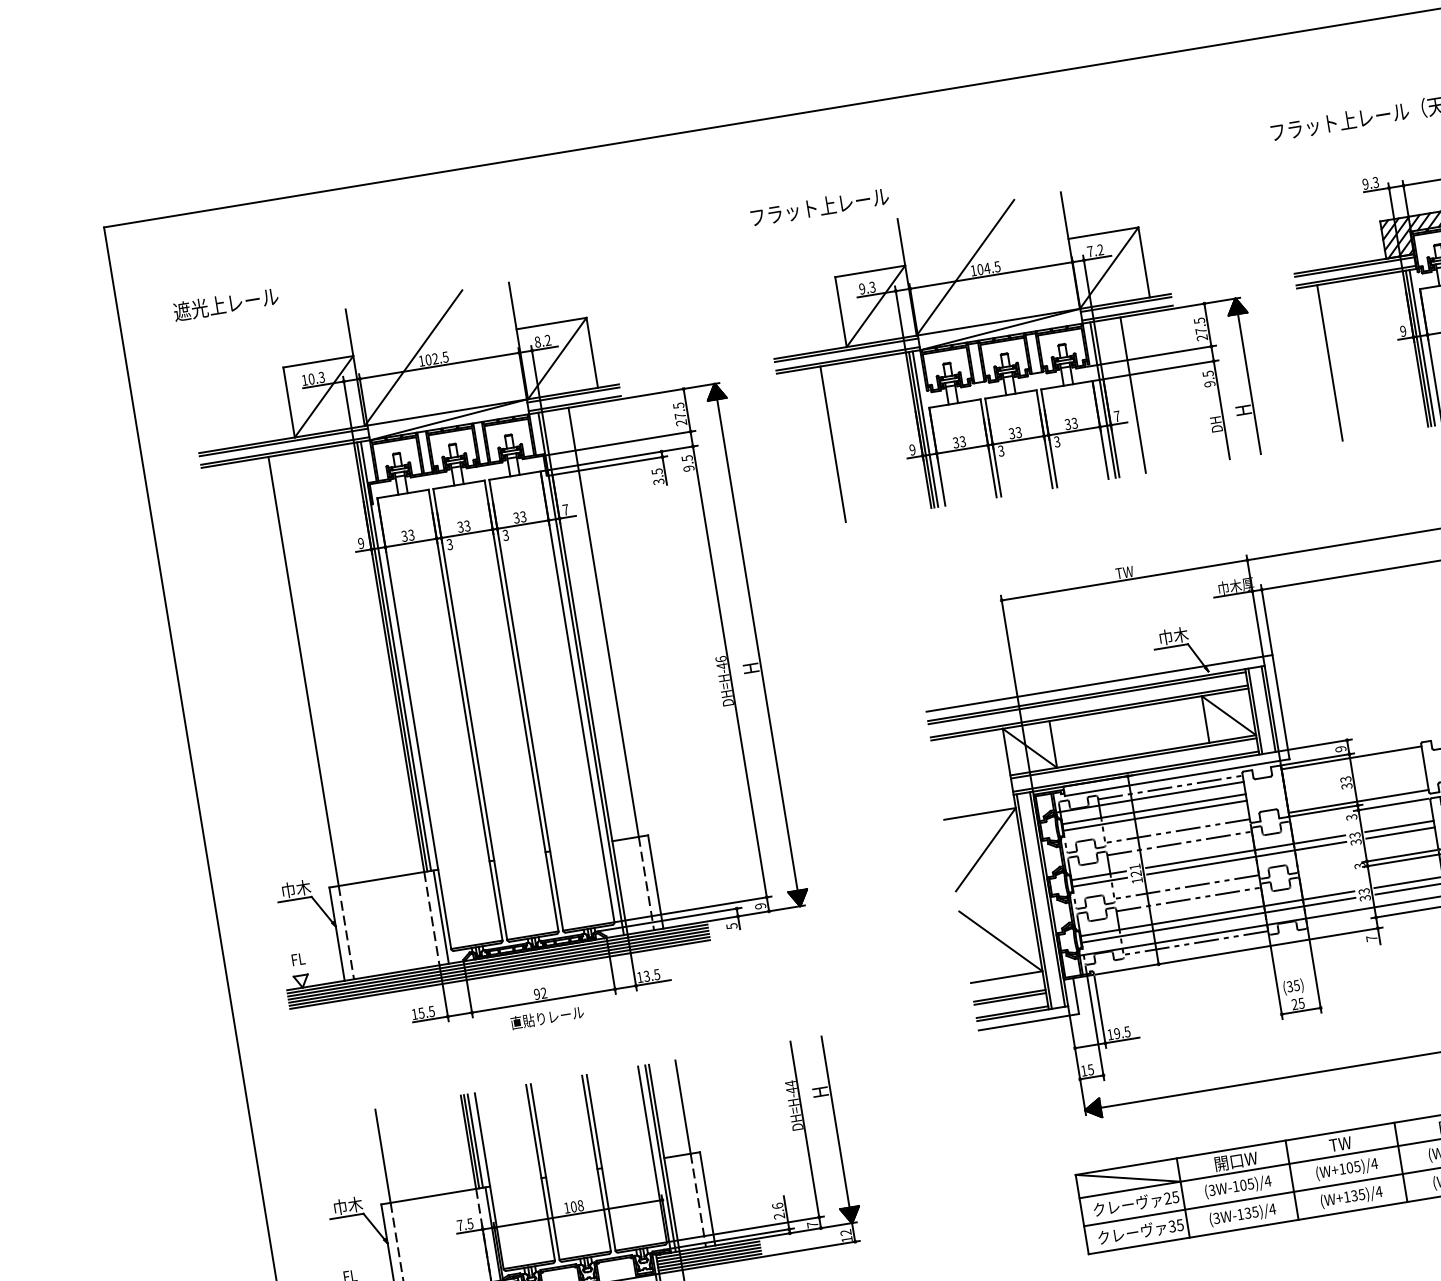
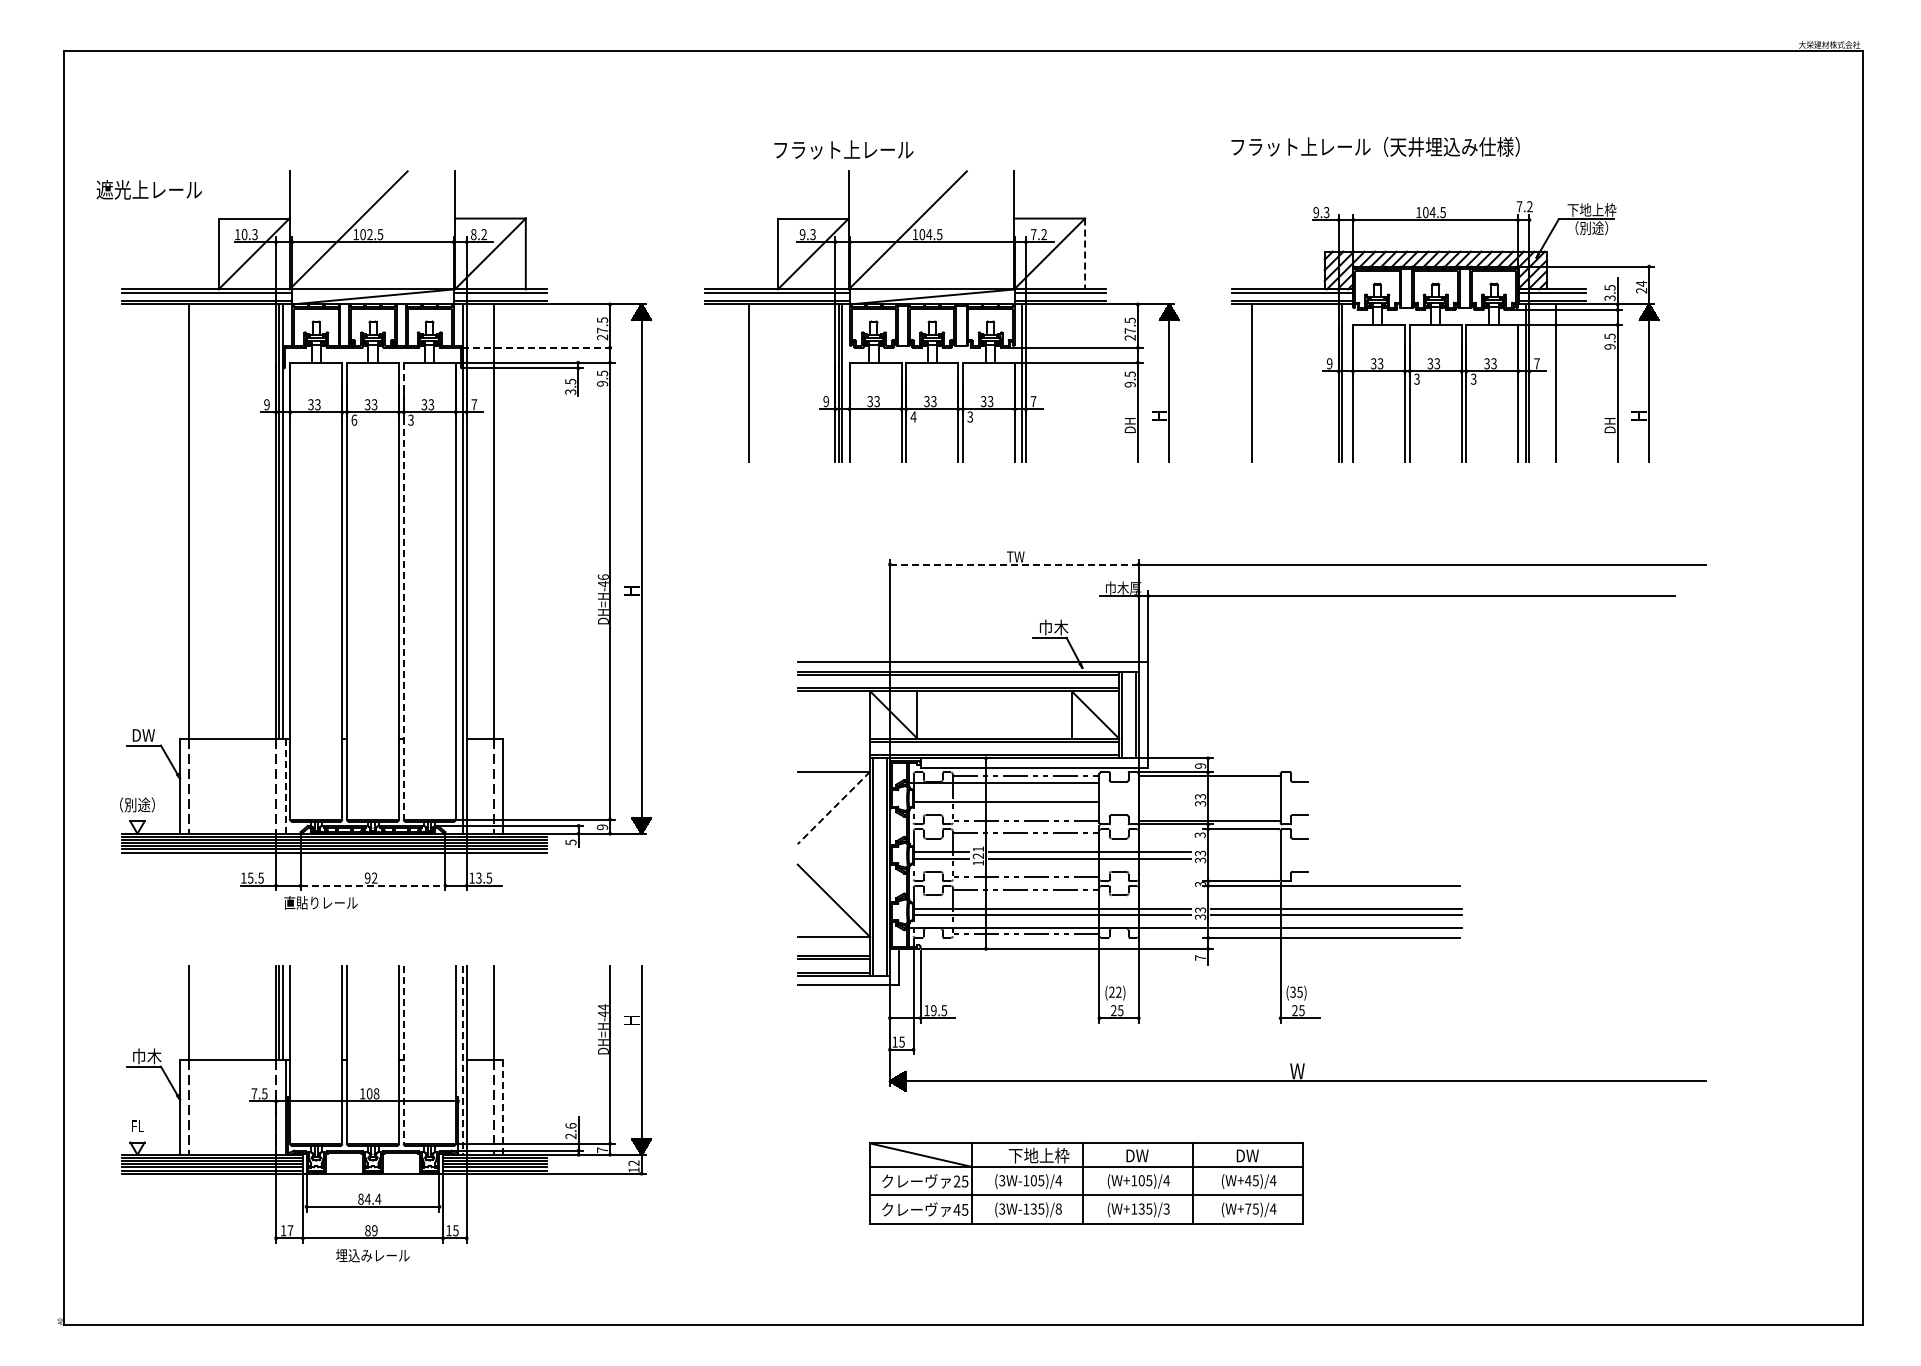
text: (819, 206) -> (843, 149), moved
line: (1144, 262) -> (1085, 254), solid -> dashed
text: (225, 304) -> (148, 189), moved
line: (1421, 347) -> (1345, 382), removed
line: (1132, 394) -> (1052, 382), removed
line: (620, 442) -> (539, 347), solid -> dashed
text: (1001, 450) -> (913, 416), 3 -> 4
text: (449, 543) -> (354, 419), 3 -> 6
line: (1124, 580) -> (1014, 564), solid -> dashed
line: (526, 705) -> (403, 591), solid -> dashed
line: (1154, 809) -> (1006, 795), removed
line: (1399, 826) -> (1245, 851), removed
line: (1400, 833) -> (1245, 858), removed
line: (985, 850) -> (833, 808), solid -> dashed
text: (295, 889) -> (146, 735), 巾木 -> DW
line: (441, 917) -> (285, 786), solid -> dashed
text: (298, 958) -> (137, 804), FL -> （別途）
text: (1293, 985) -> (1115, 991), (35) -> (22)
line: (543, 1000) -> (373, 885), solid -> dashed
text: (546, 1017) -> (320, 902), moved
text: (1340, 1143) -> (1136, 1155), TW -> DW
line: (660, 1158) -> (462, 1060), solid -> dashed
text: (1244, 1159) -> (1039, 1155), 開口W -> 下地上枠
line: (601, 1163) -> (403, 1055), solid -> dashed
text: (1378, 1191) -> (1166, 1208), (W+135)/4 -> (W+135)/3
line: (707, 1199) -> (502, 1108), solid -> dashed
text: (1272, 1208) -> (1058, 1208), (3W-135)/4 -> (3W-135)/8
text: (1171, 1226) -> (956, 1209), 35 -> 45

